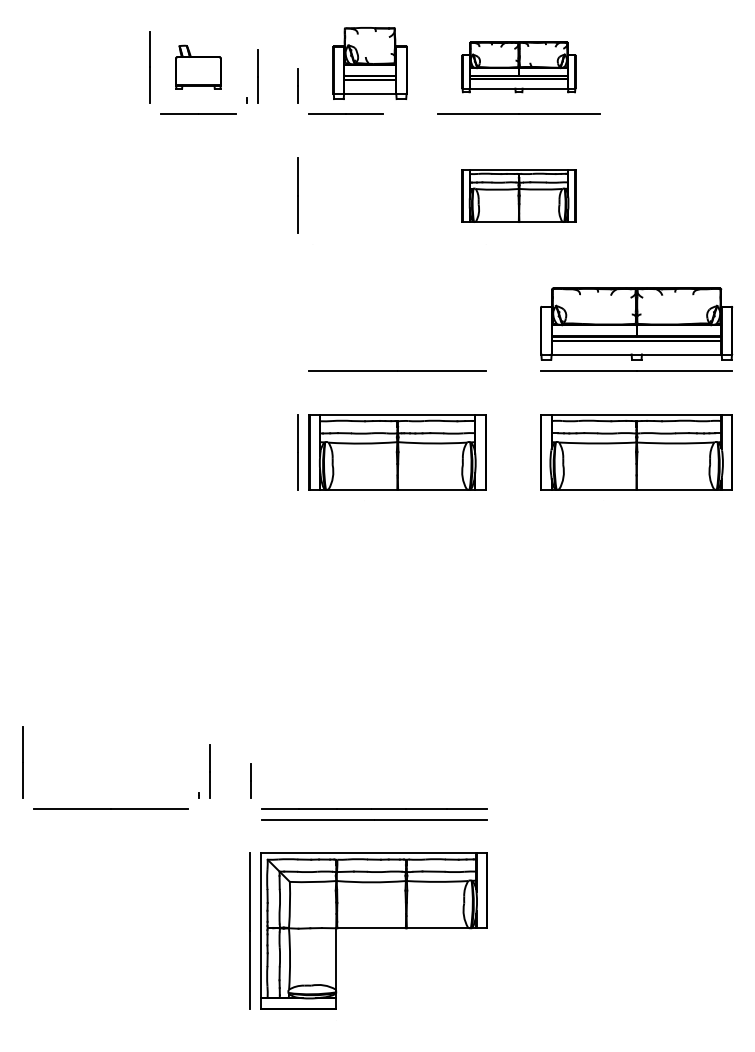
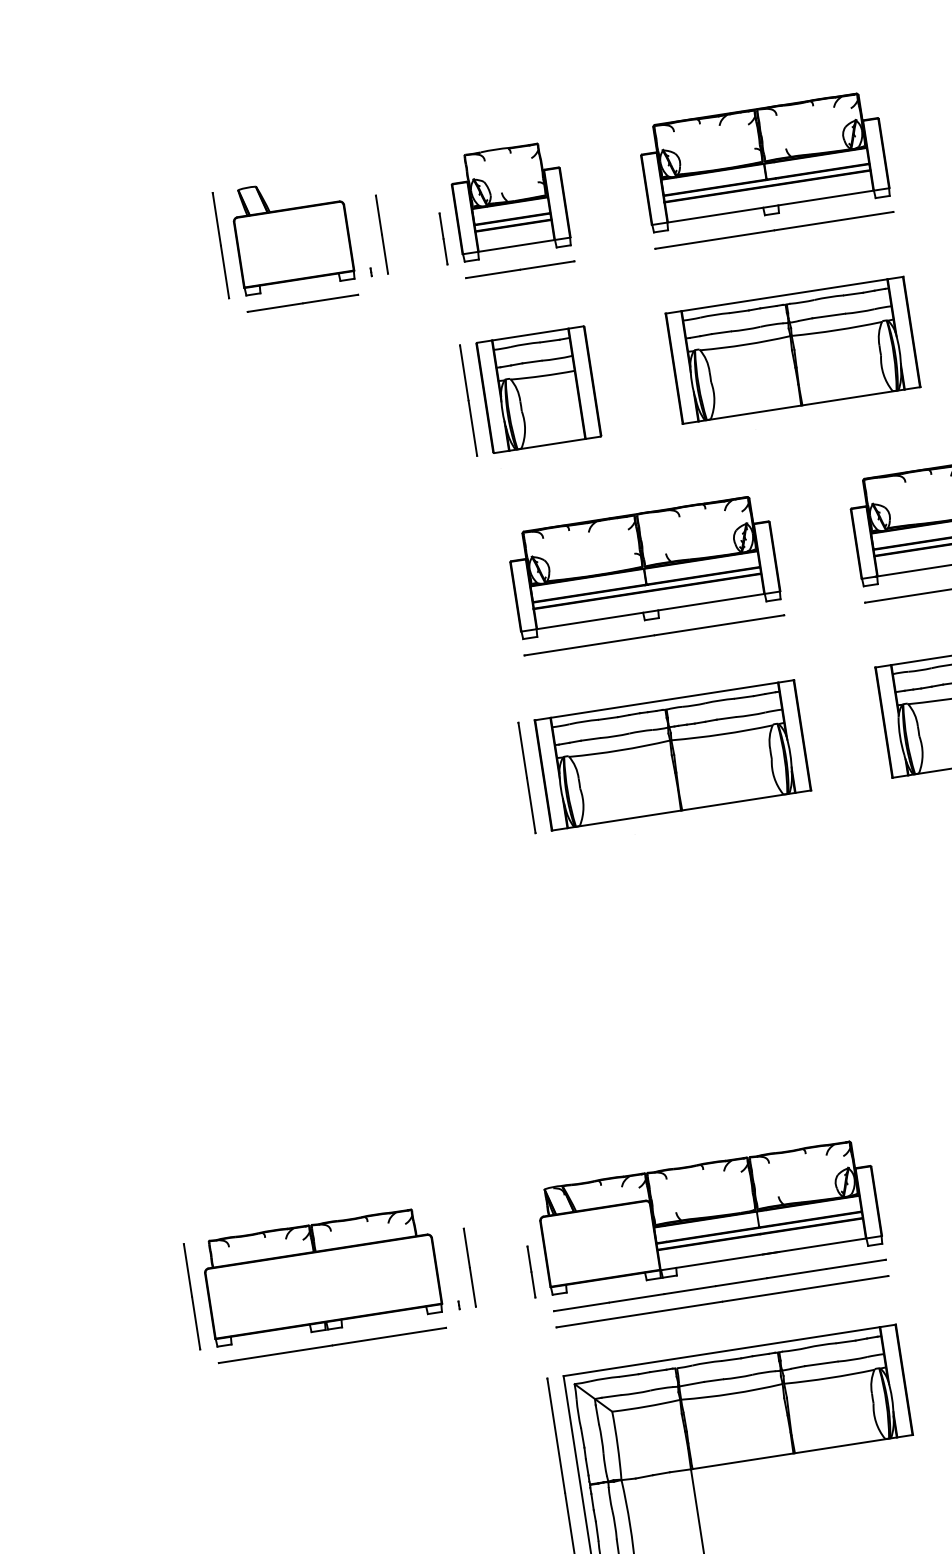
part: (369, 63) -> (508, 201), moved
part: (198, 66) -> (292, 233), size x1.67
part: (518, 66) -> (762, 160), size x1.43
part: (345, 195) -> (537, 389), added
part: (518, 195) -> (792, 350), size x1.43
part: (397, 323) -> (643, 565), added
part: (110, 762) -> (321, 1276), added
part: (373, 762) -> (708, 1217), added

